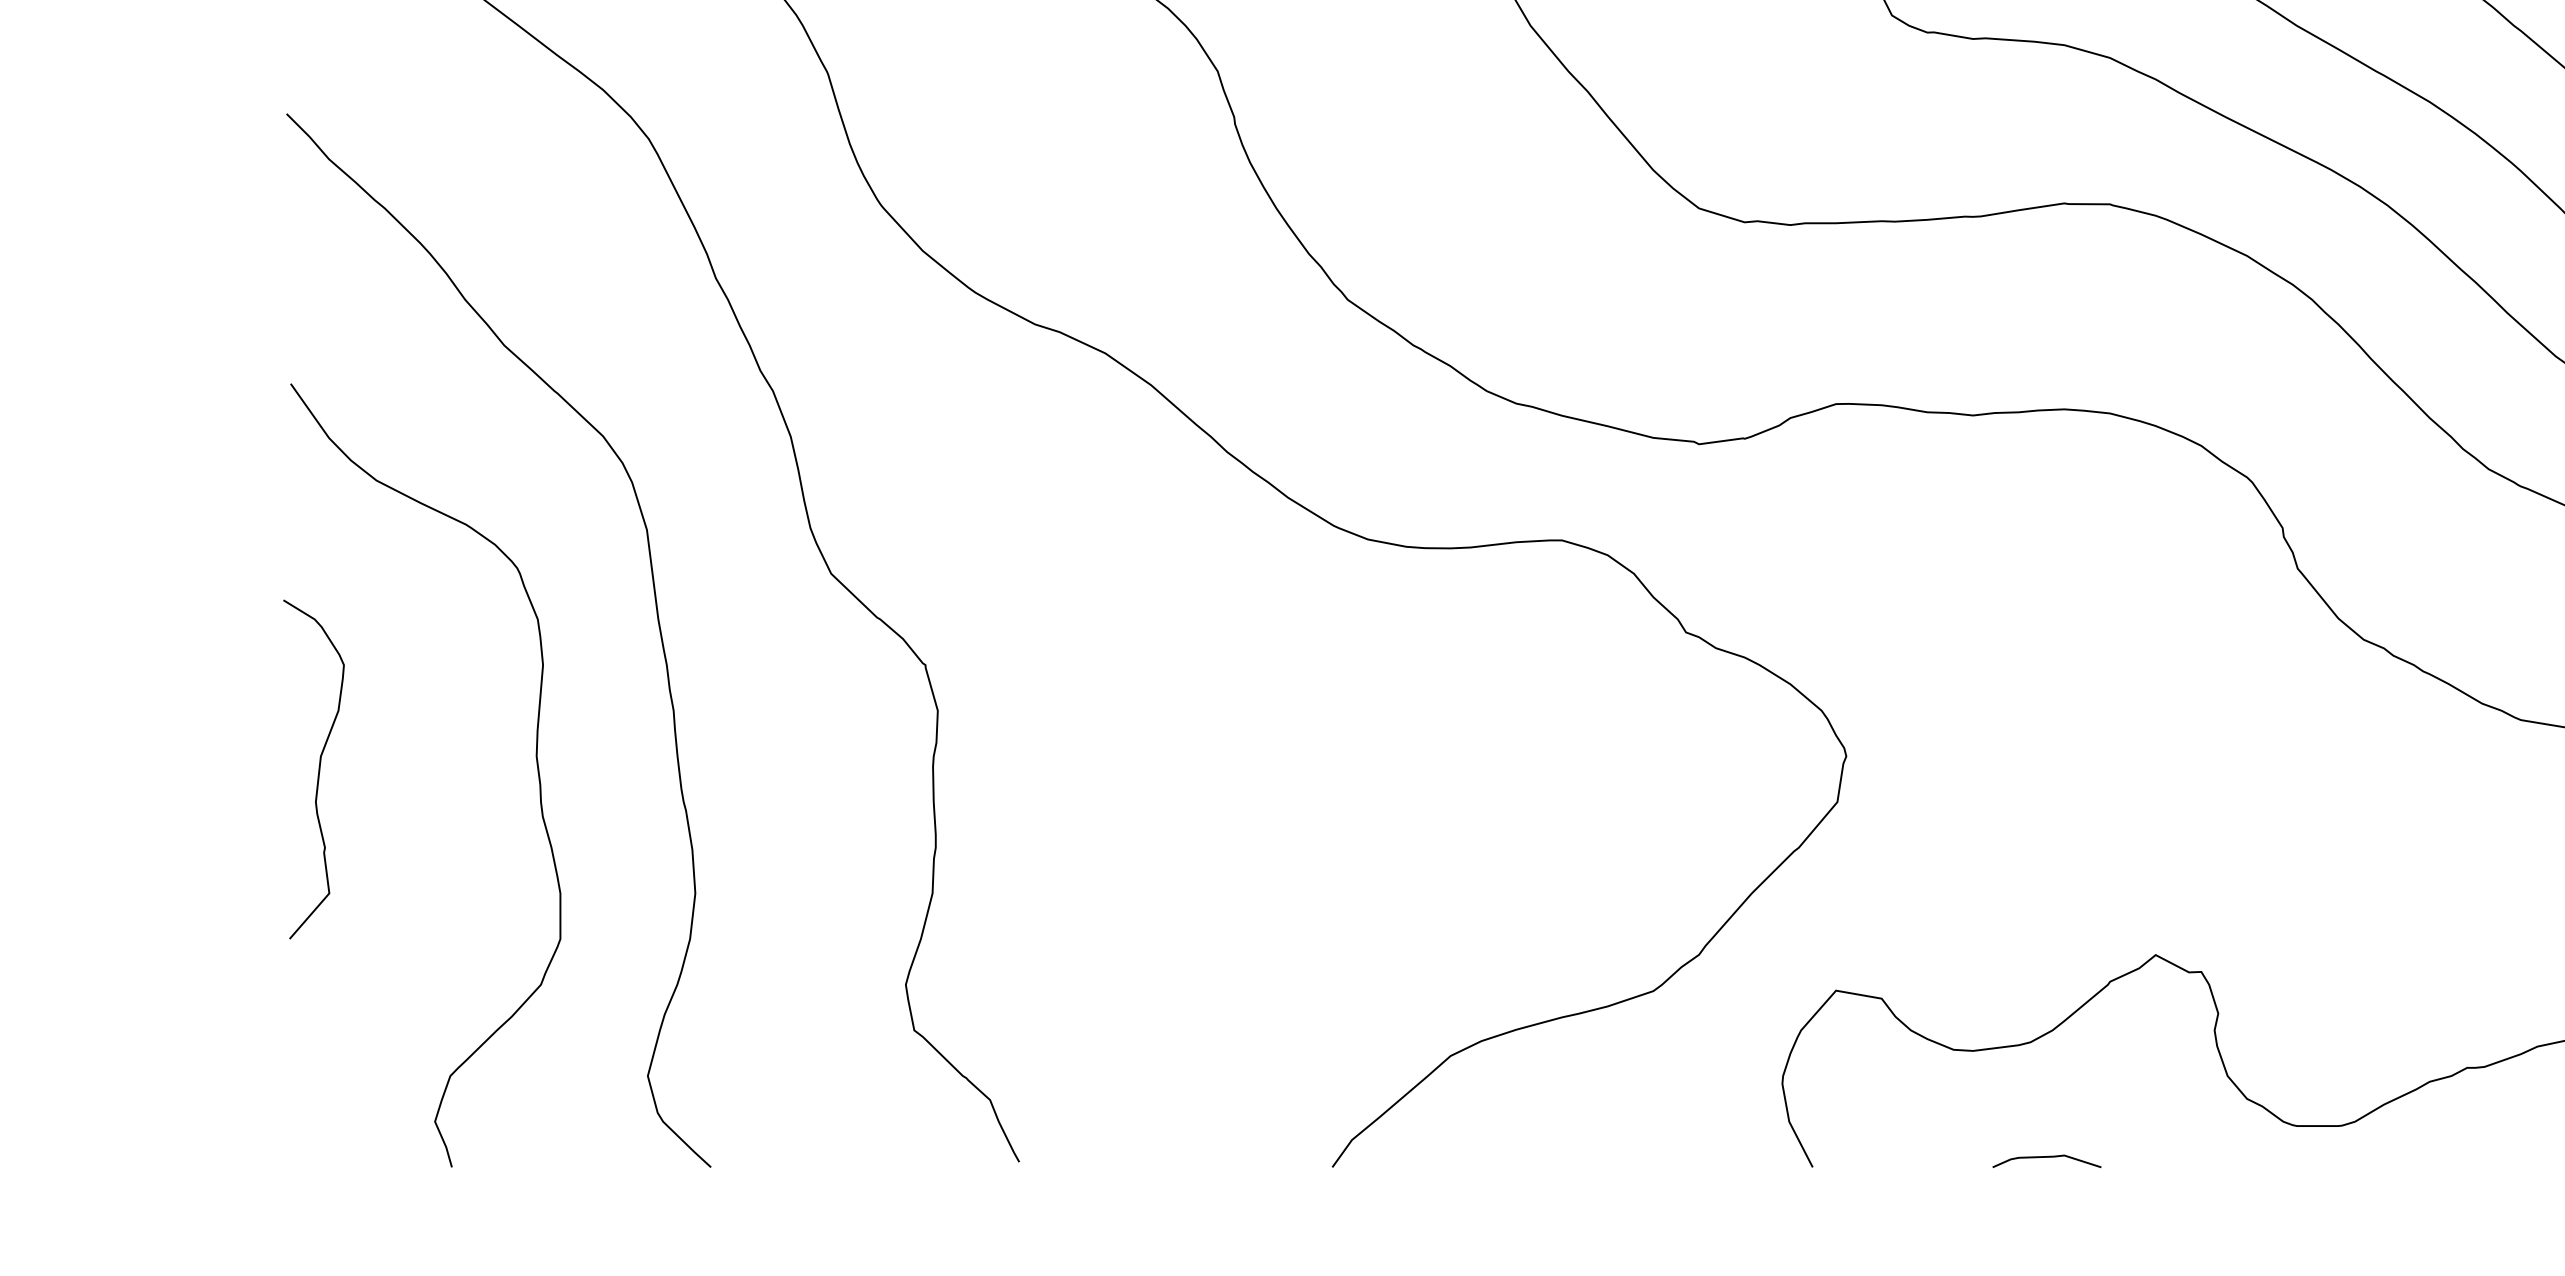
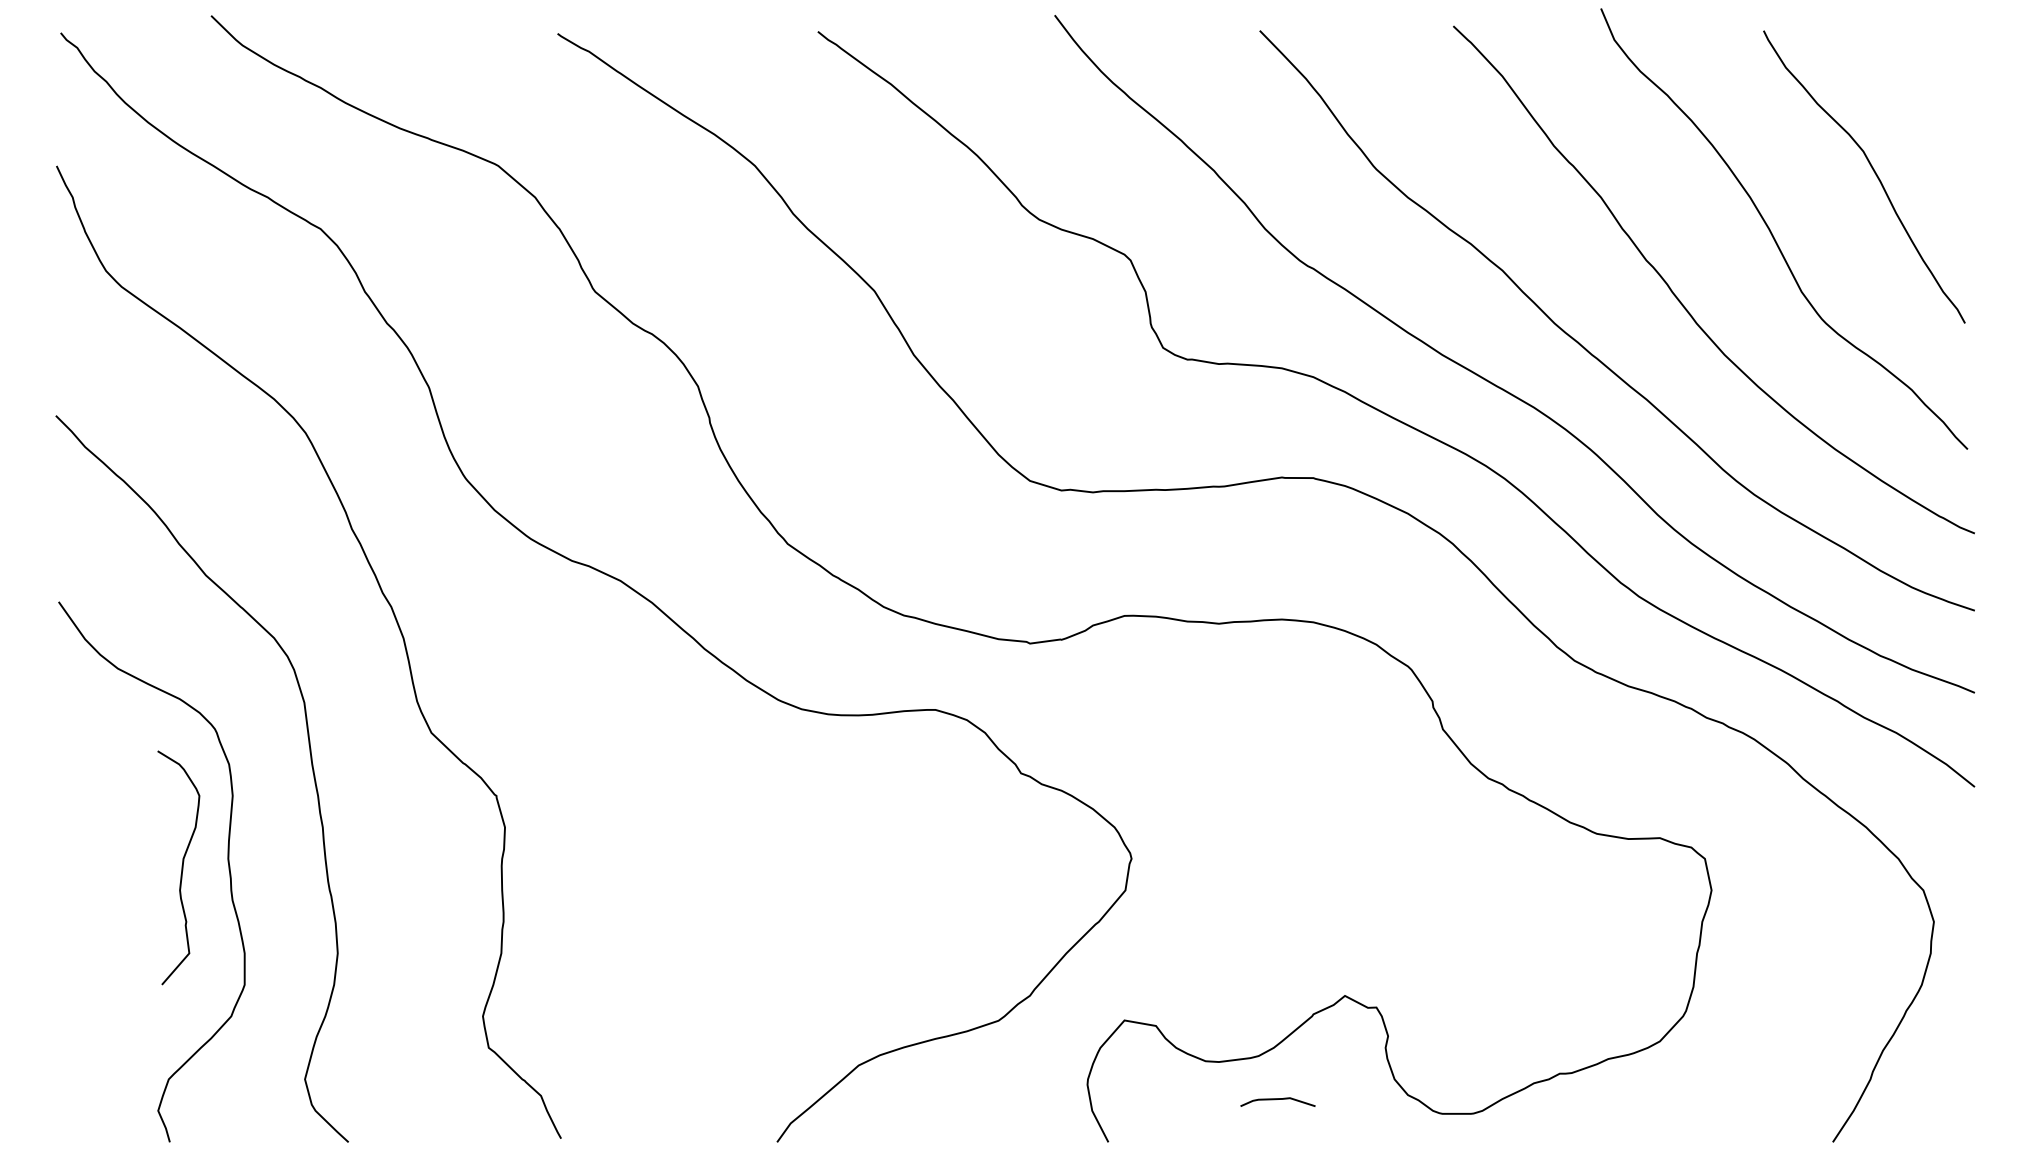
curve: (317, 768) -> (181, 867), moved
curve: (2046, 1157) -> (1277, 1099), moved

